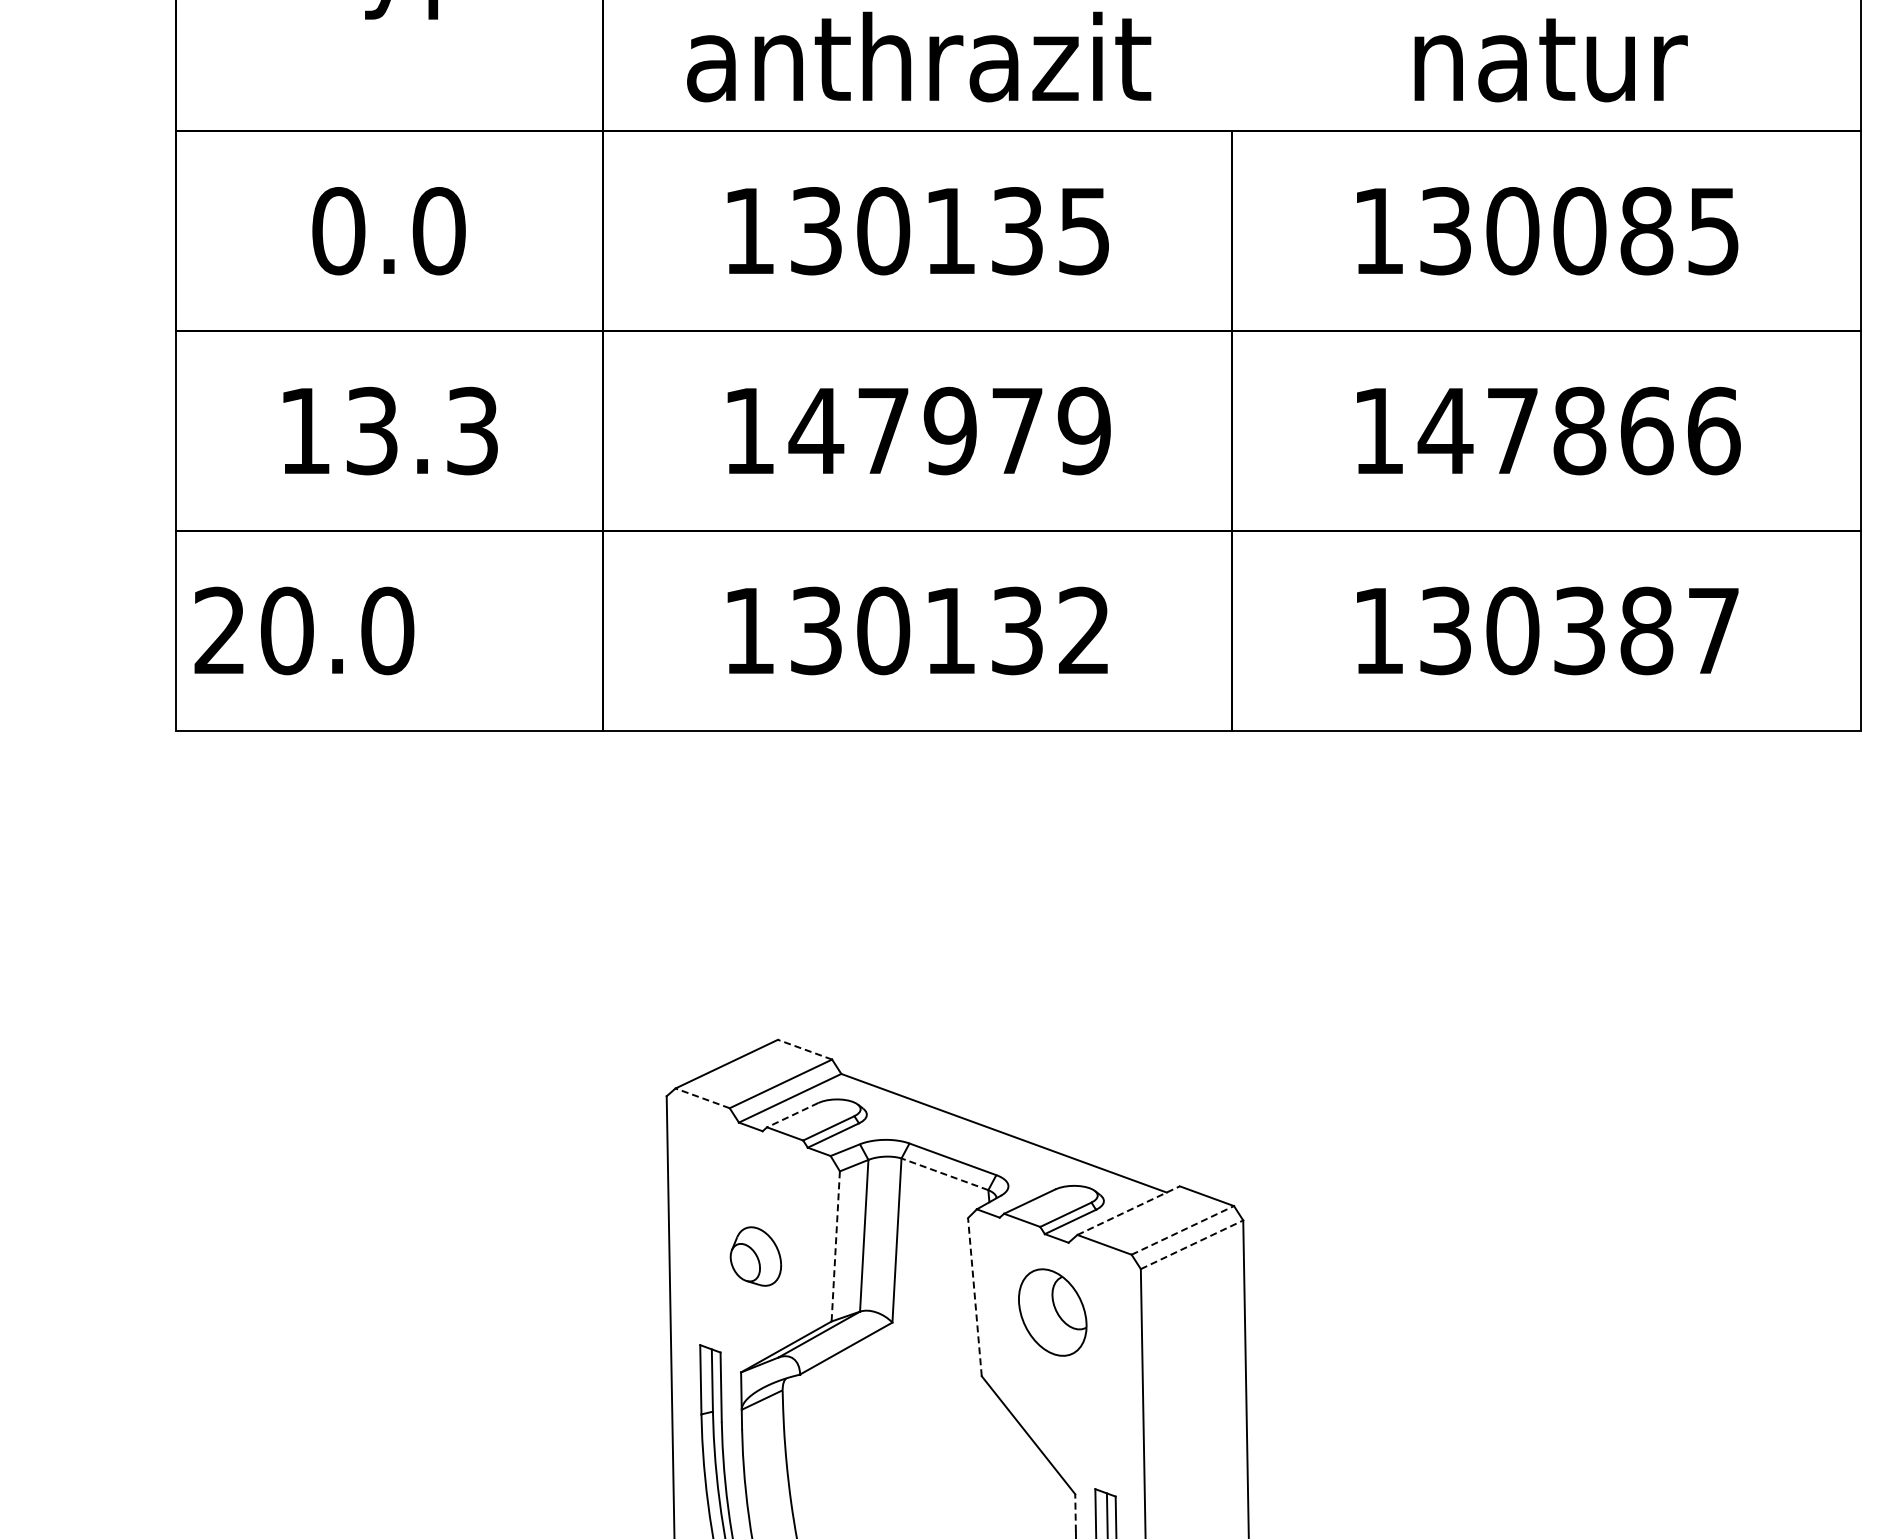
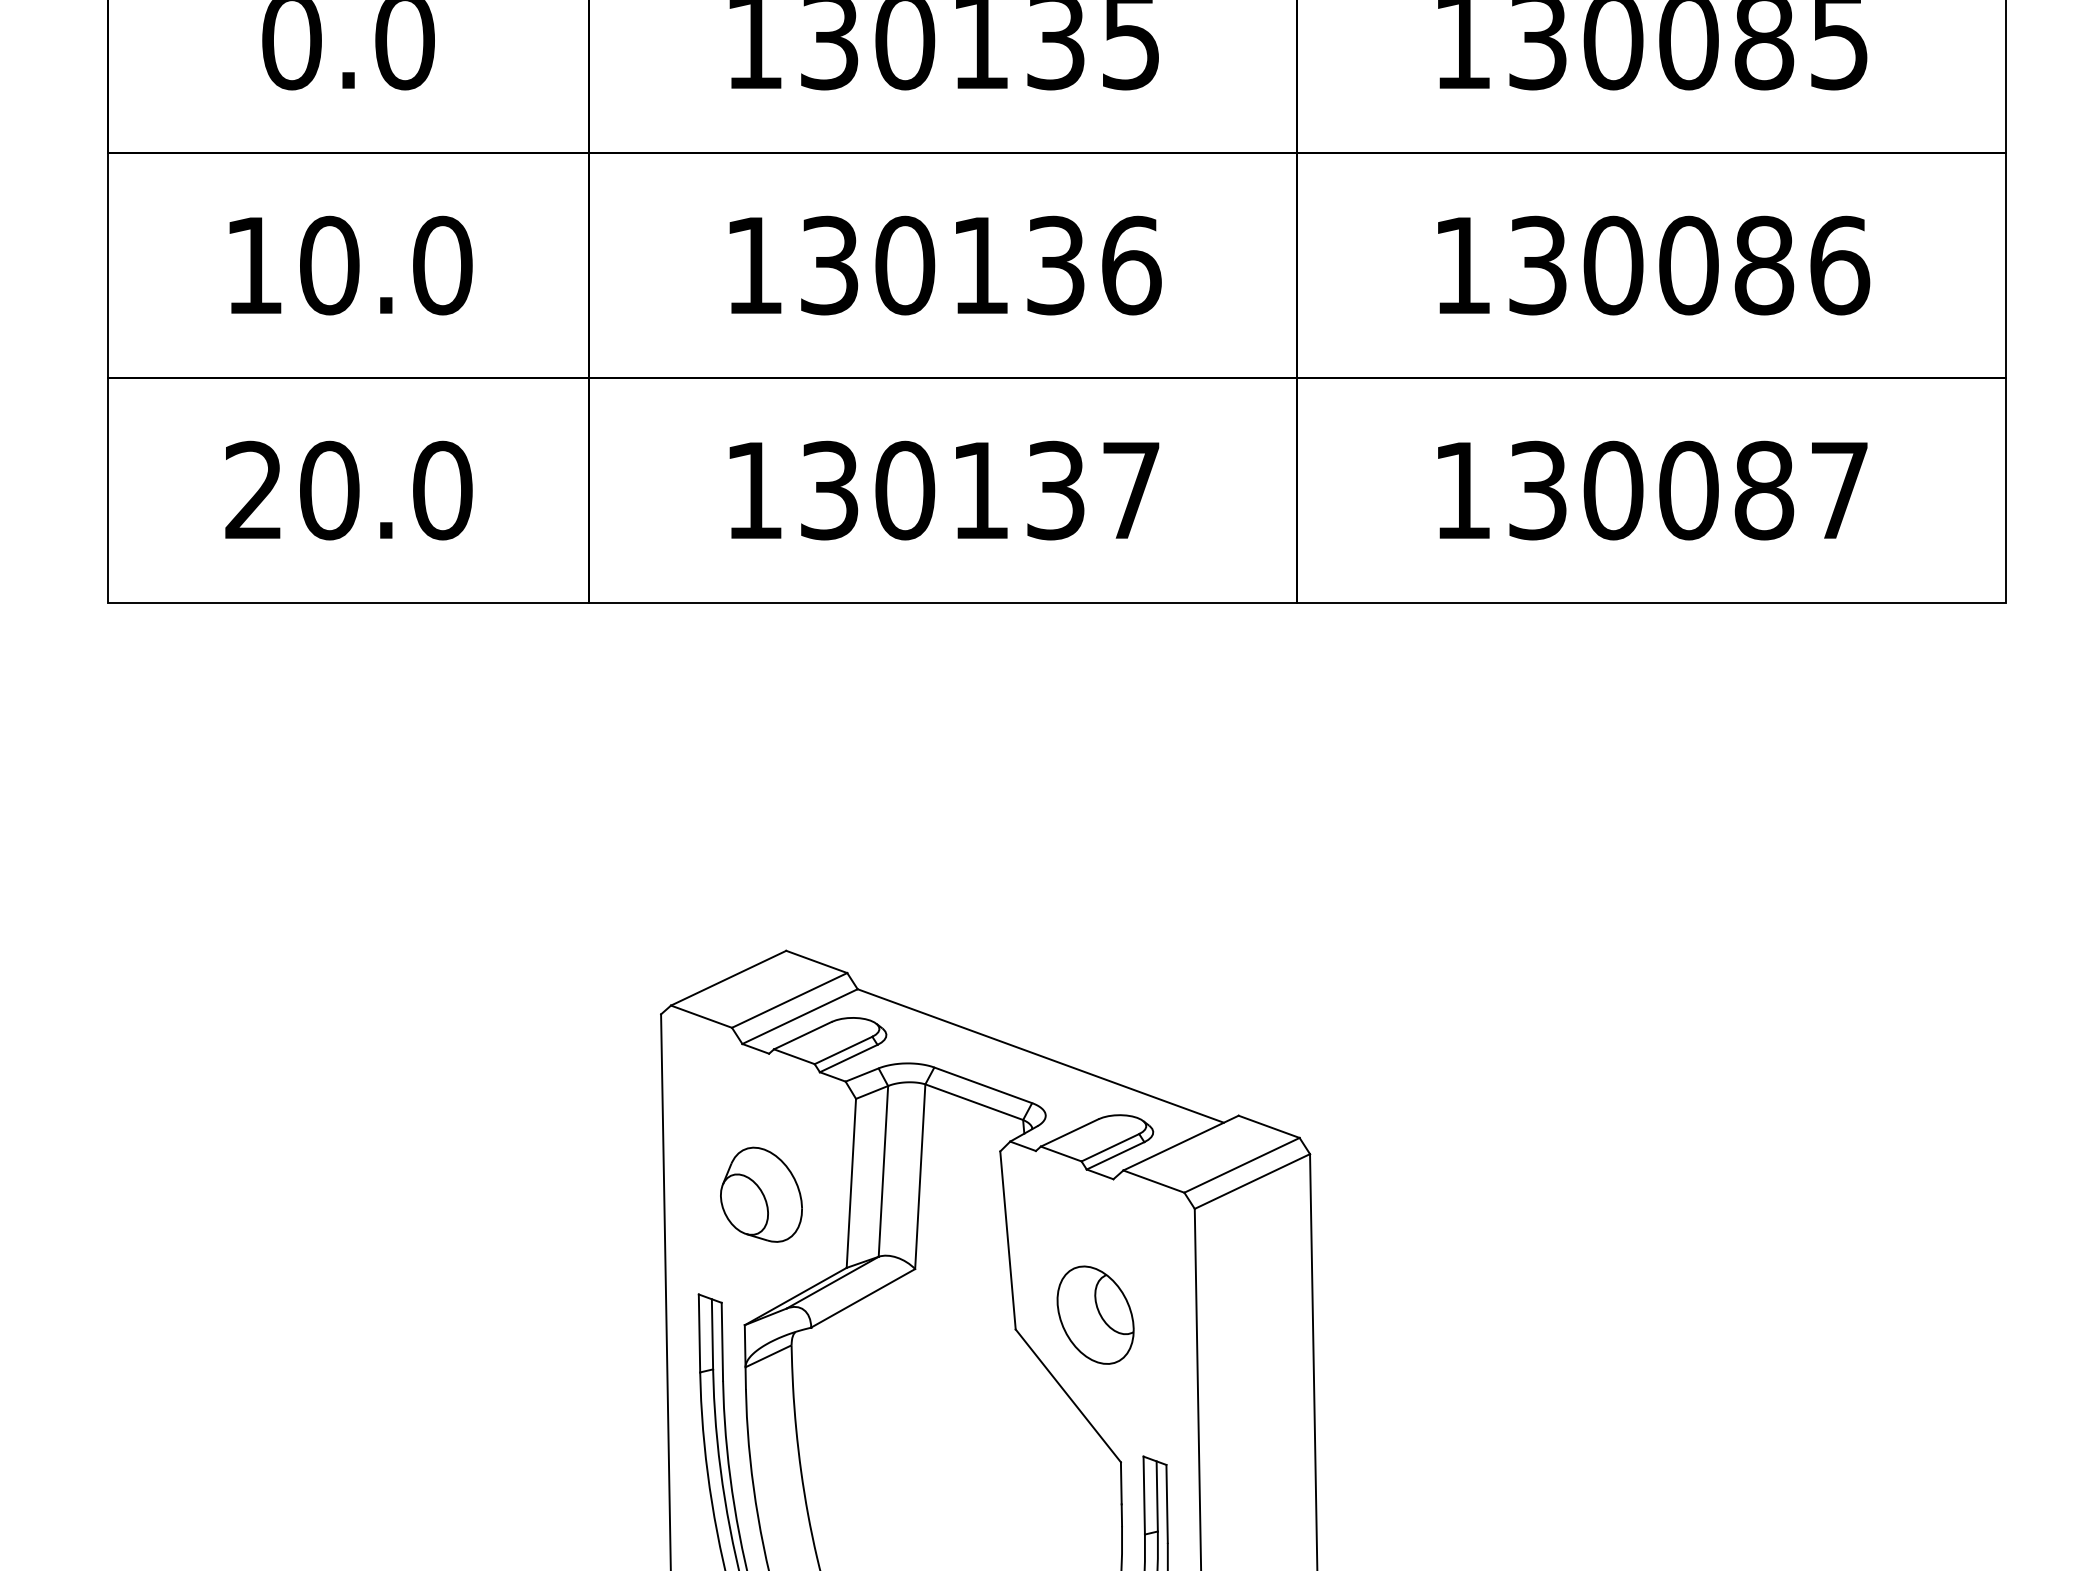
text: (422, 430) -> (386, 264), 13.3 -> 10.0
text: (949, 430) -> (979, 264), 147979 -> 130136
text: (1545, 430) -> (1650, 264), 147866 -> 130086
text: (1084, 629) -> (1131, 488), 130132 -> 130137
text: (304, 630) -> (349, 490), moved
text: (1579, 630) -> (1688, 490), 130387 -> 130087
line: (805, 1049) -> (817, 961), dashed -> solid
line: (702, 1098) -> (701, 1016), dashed -> solid
line: (792, 1115) -> (802, 1036), dashed -> solid
line: (944, 1174) -> (973, 1102), dashed -> solid
line: (1128, 1210) -> (1180, 1142), dashed -> solid
line: (1182, 1230) -> (1241, 1165), dashed -> solid
line: (1192, 1244) -> (1252, 1181), dashed -> solid
line: (835, 1246) -> (851, 1183), dashed -> solid
part: (755, 1256) -> (761, 1194), size x1.43
line: (974, 1296) -> (1007, 1239), dashed -> solid
part: (1052, 1312) -> (1095, 1315), moved
line: (1075, 1512) -> (1121, 1482), dashed -> solid

